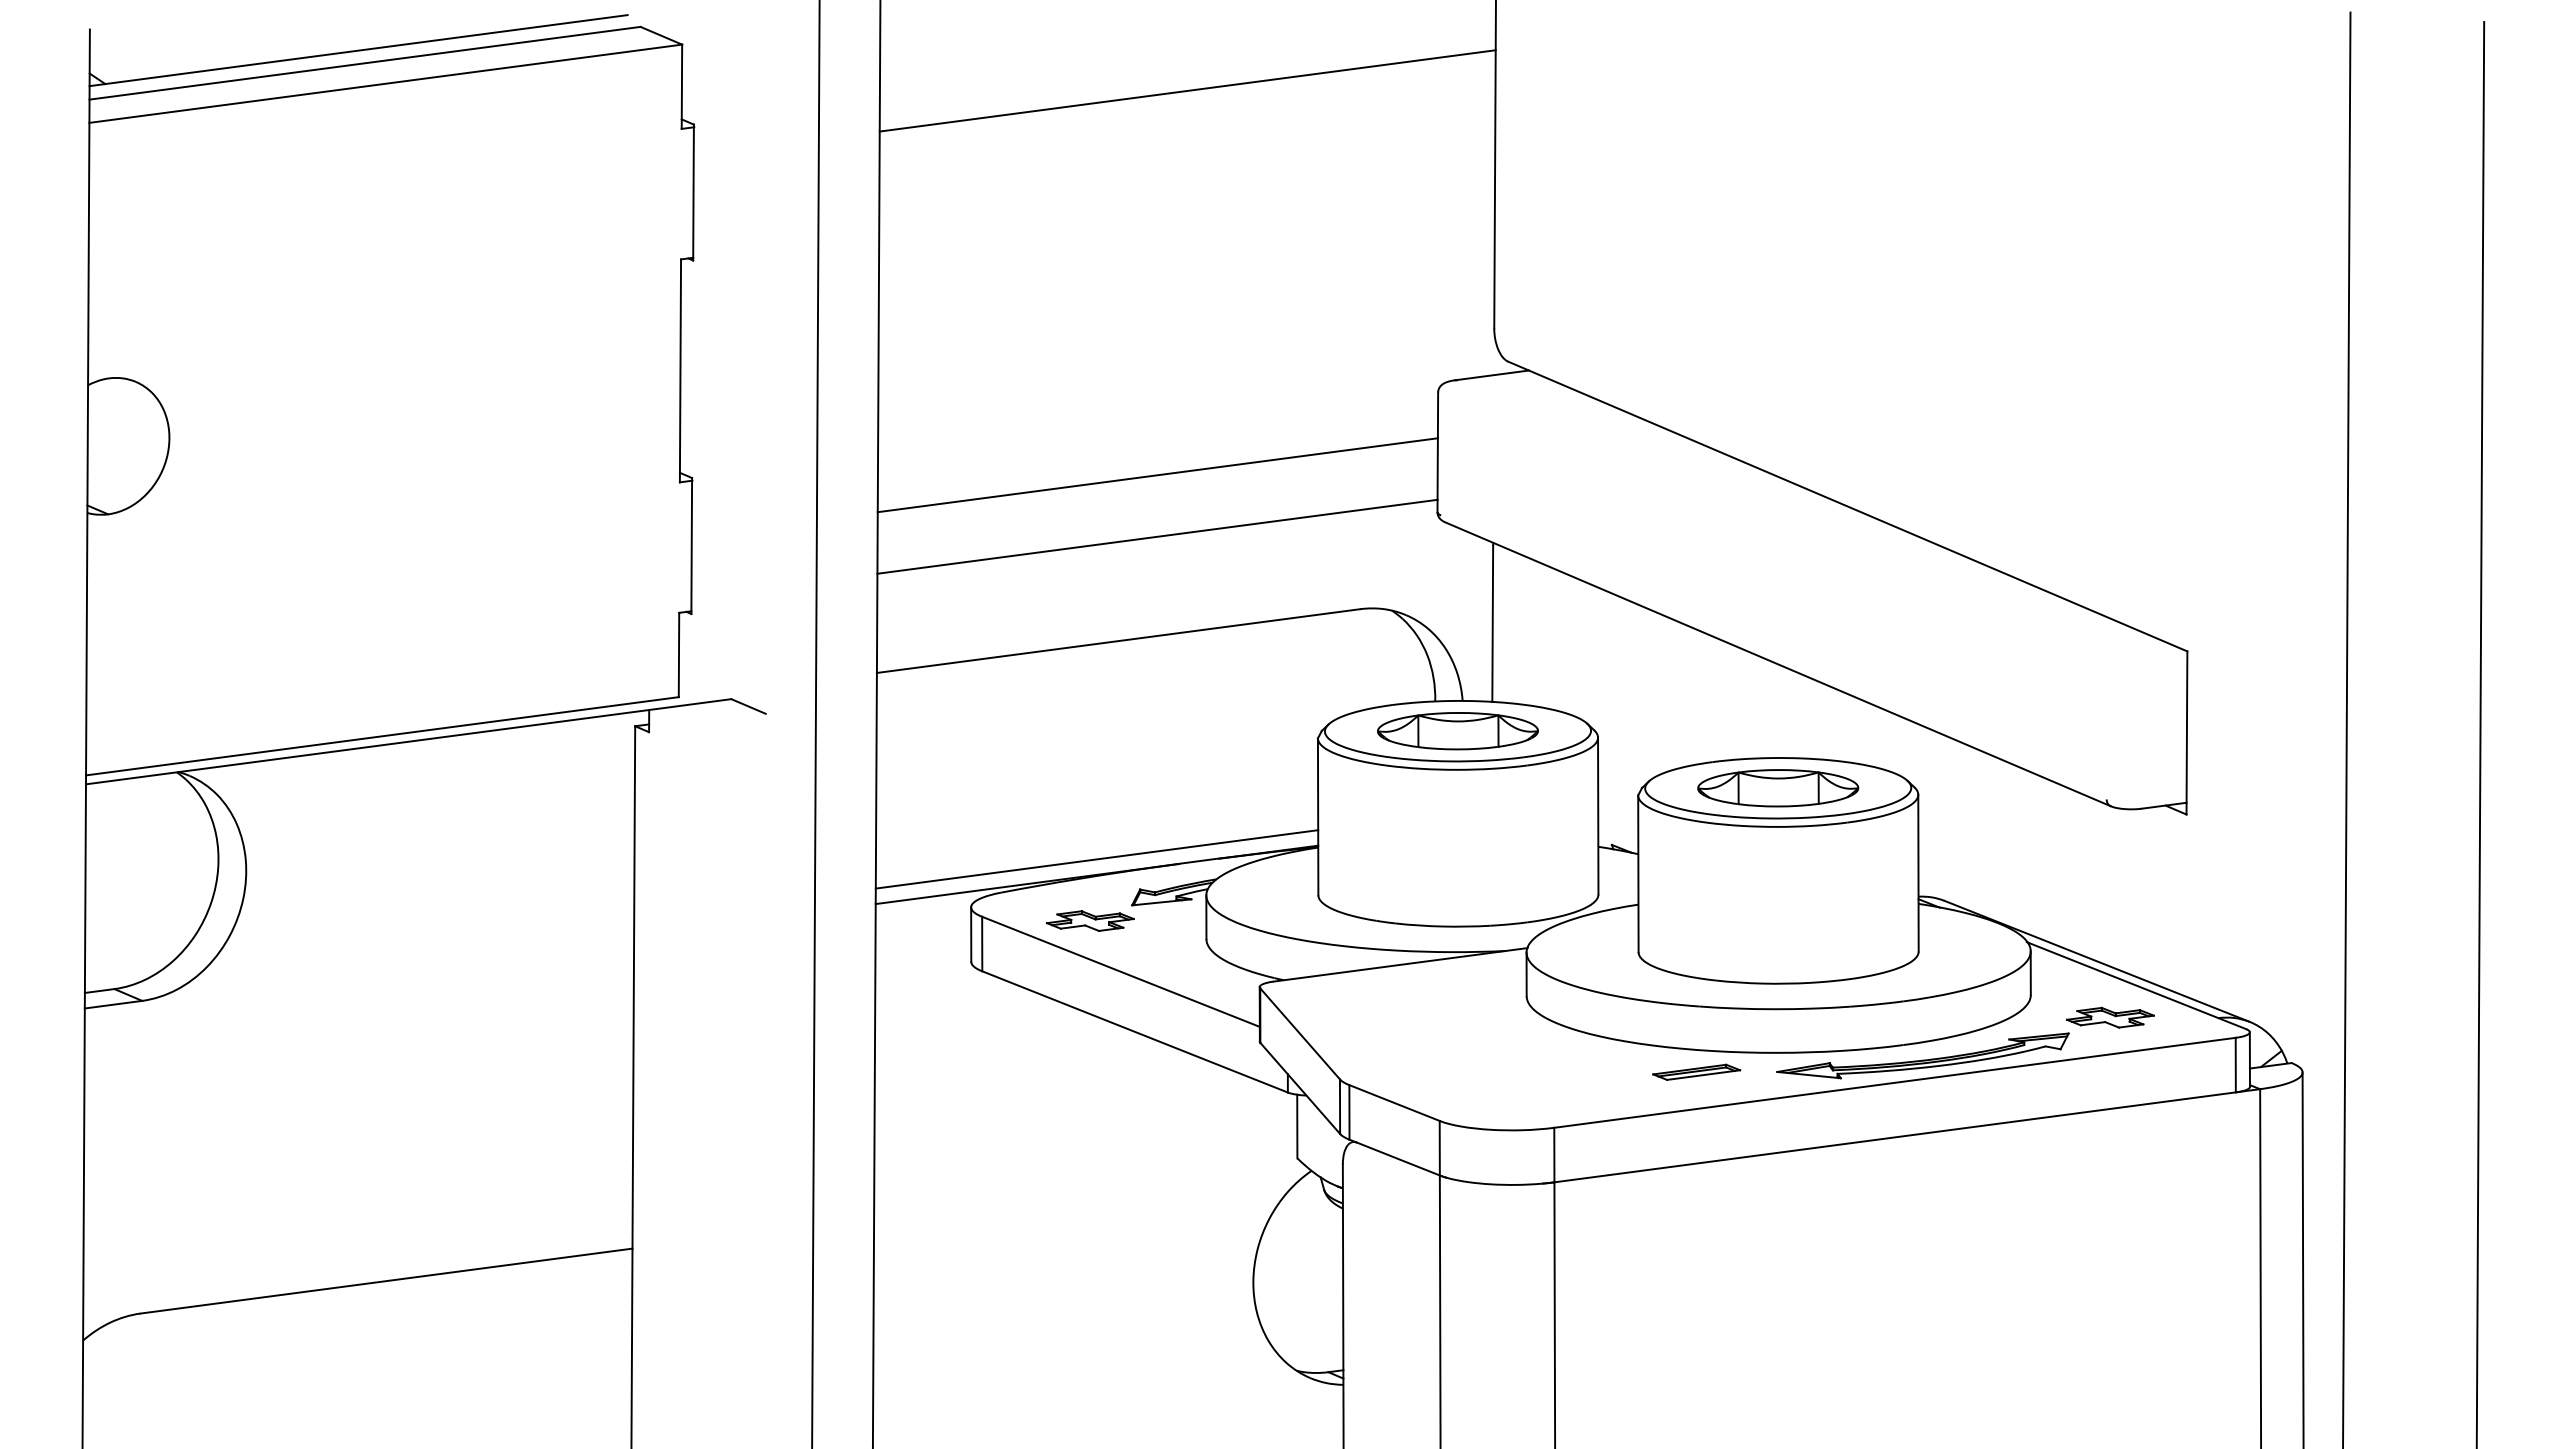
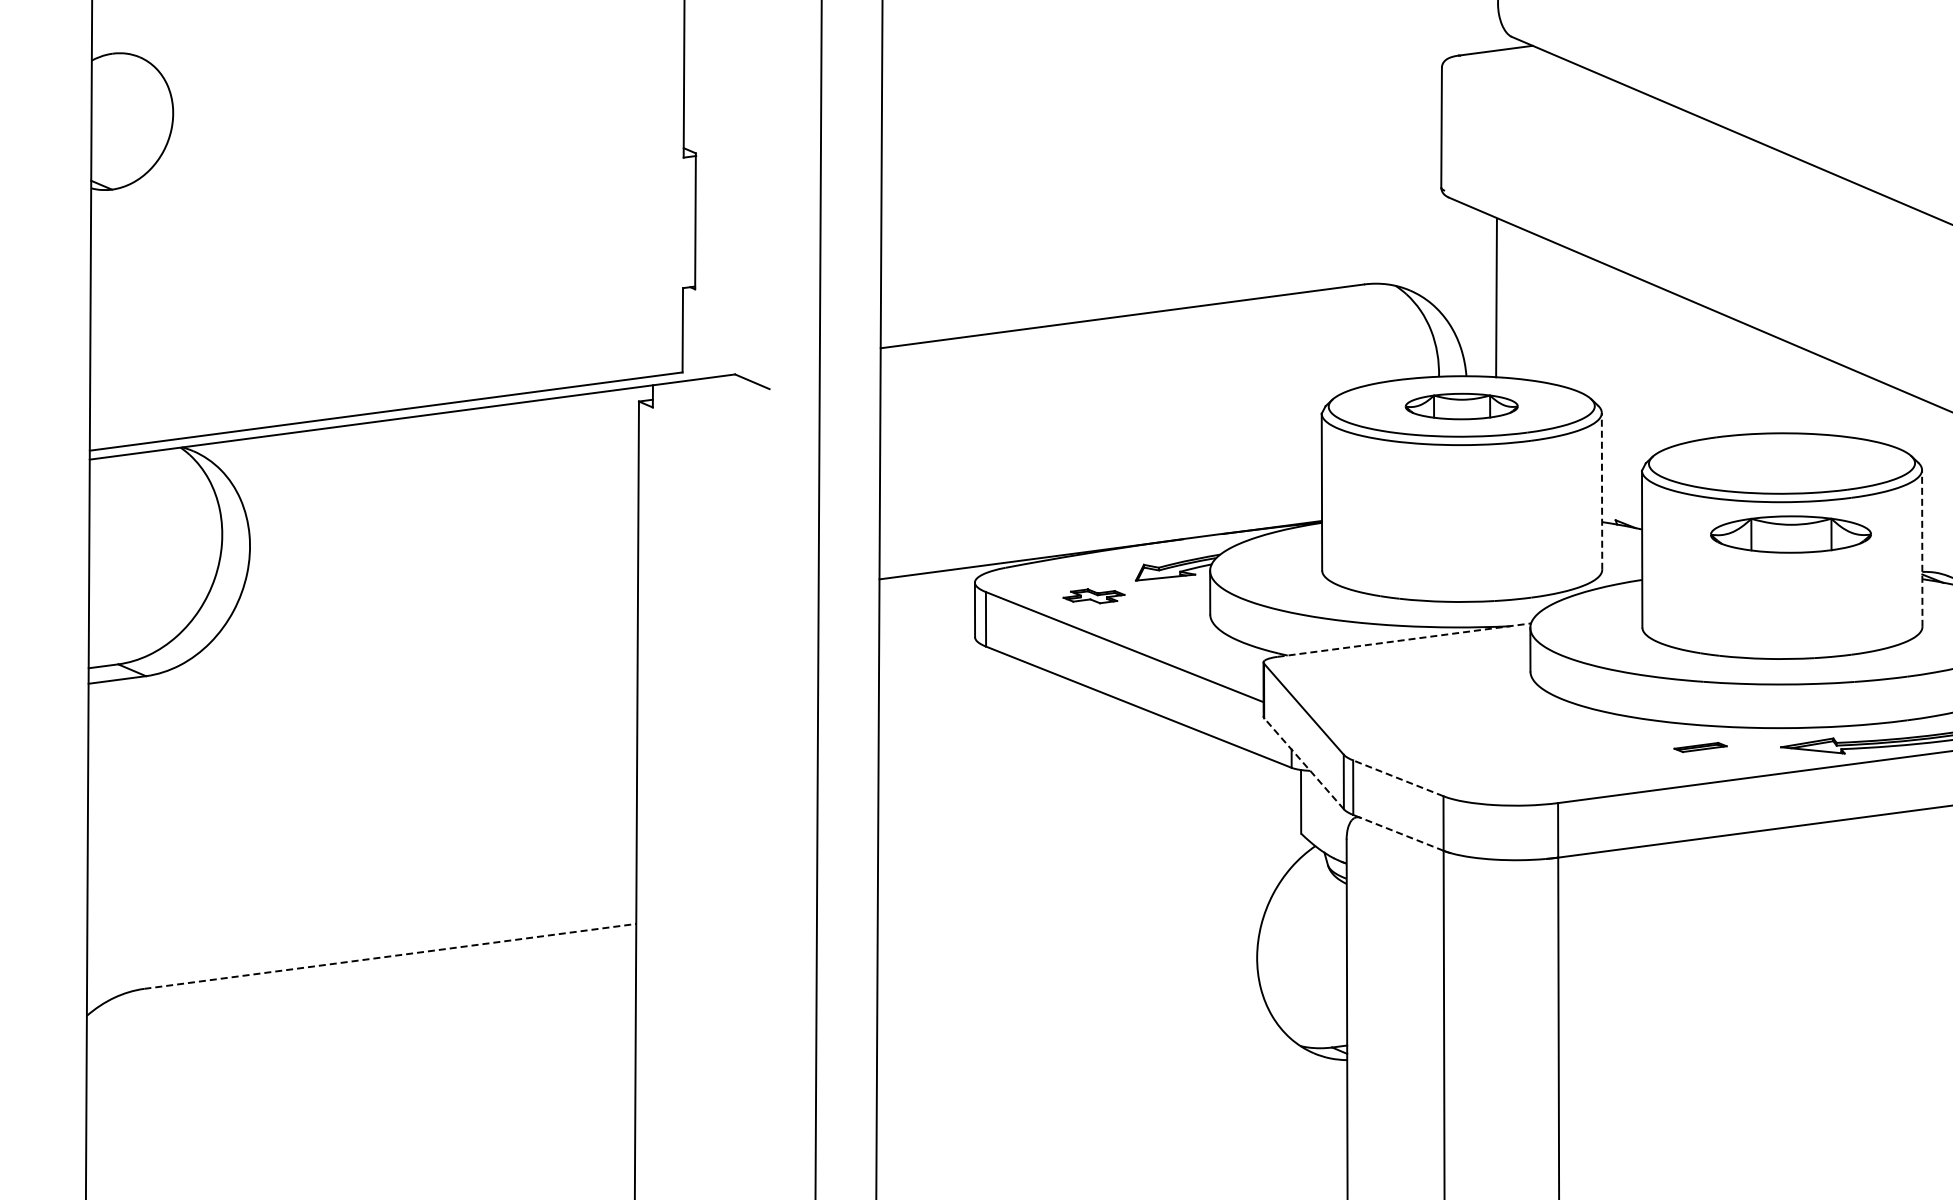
line: (1157, 475) -> (1161, 150), removed
line: (1157, 536) -> (1161, 211), removed
part: (1457, 731) -> (1461, 406), size x0.7
part: (1778, 788) -> (1791, 534), moved
line: (1598, 815) -> (1602, 490), solid -> dashed
line: (1096, 859) -> (1100, 534), removed
line: (1918, 872) -> (1922, 547), solid -> dashed
part: (1089, 920) -> (1093, 595), size x0.7
line: (1401, 964) -> (1405, 639), solid -> dashed
part: (1696, 1071) -> (1700, 746), size x0.6
line: (1299, 1088) -> (1303, 763), solid -> dashed
line: (1394, 1103) -> (1398, 778), solid -> dashed
line: (1398, 1158) -> (1402, 833), solid -> dashed
line: (387, 1281) -> (391, 956), solid -> dashed

